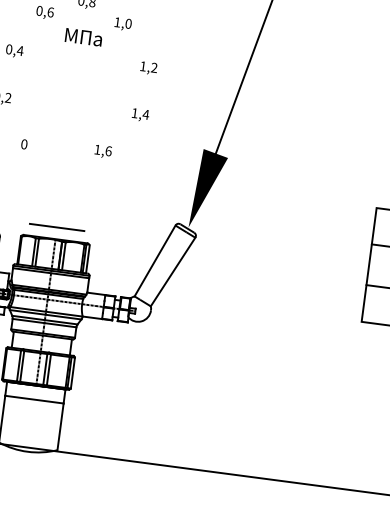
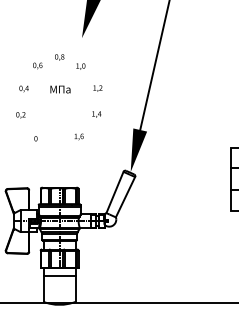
text: (83, 37) -> (60, 89), moved
line: (56, 227) -> (59, 181), removed

